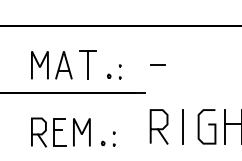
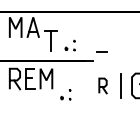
line: (157, 64) -> (101, 51), moved
part: (51, 65) -> (24, 27), moved
part: (158, 126) -> (102, 85), size x0.6
part: (60, 132) -> (30, 79), moved

